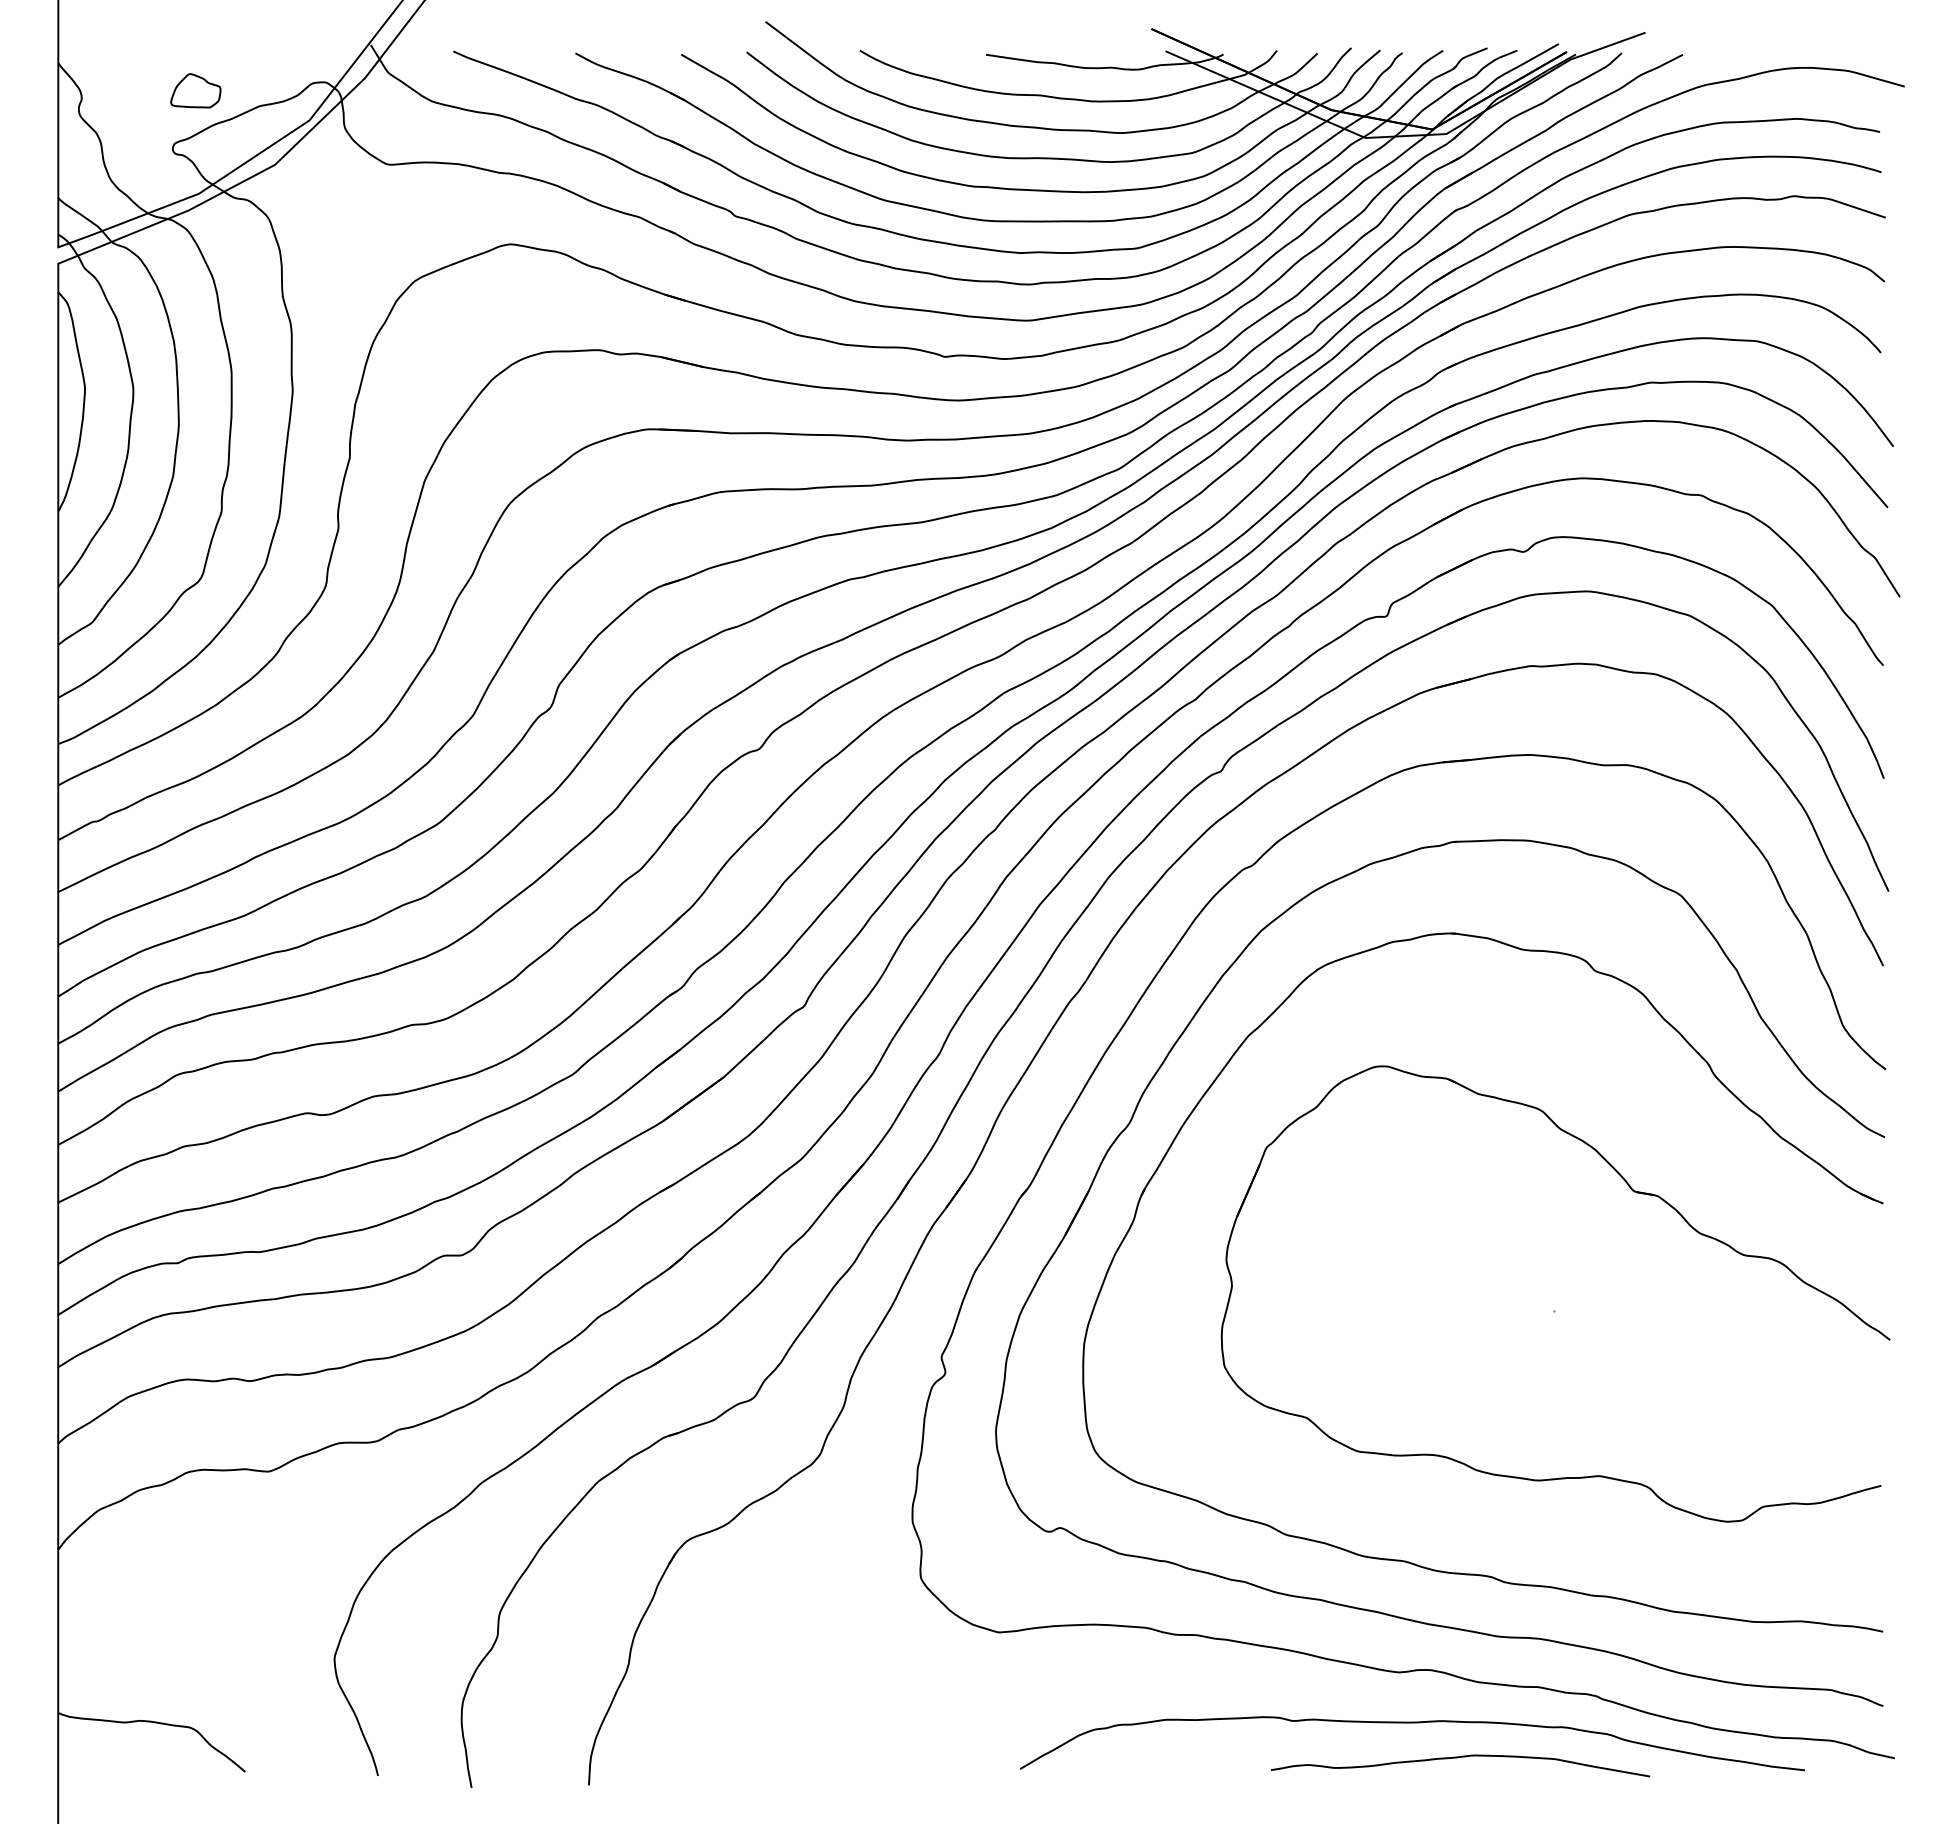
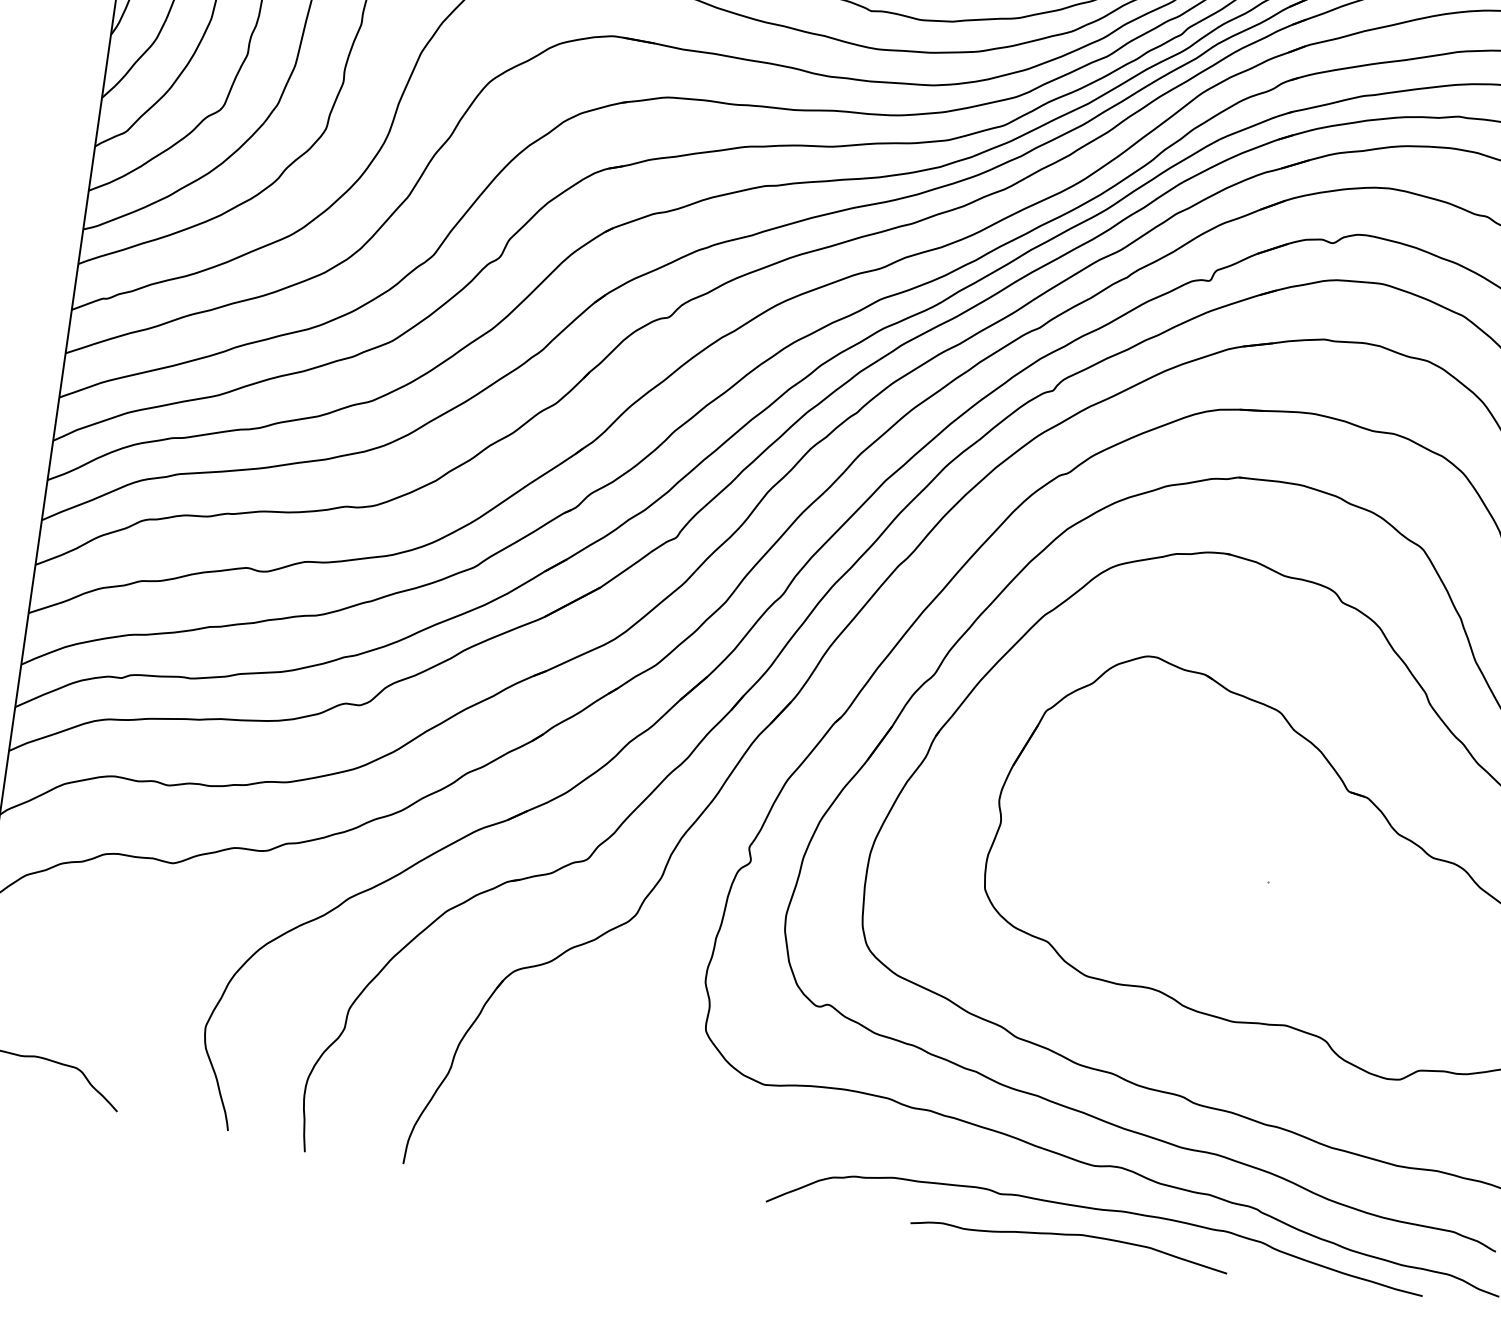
curve: (1458, 1758) -> (1068, 1235), moved

